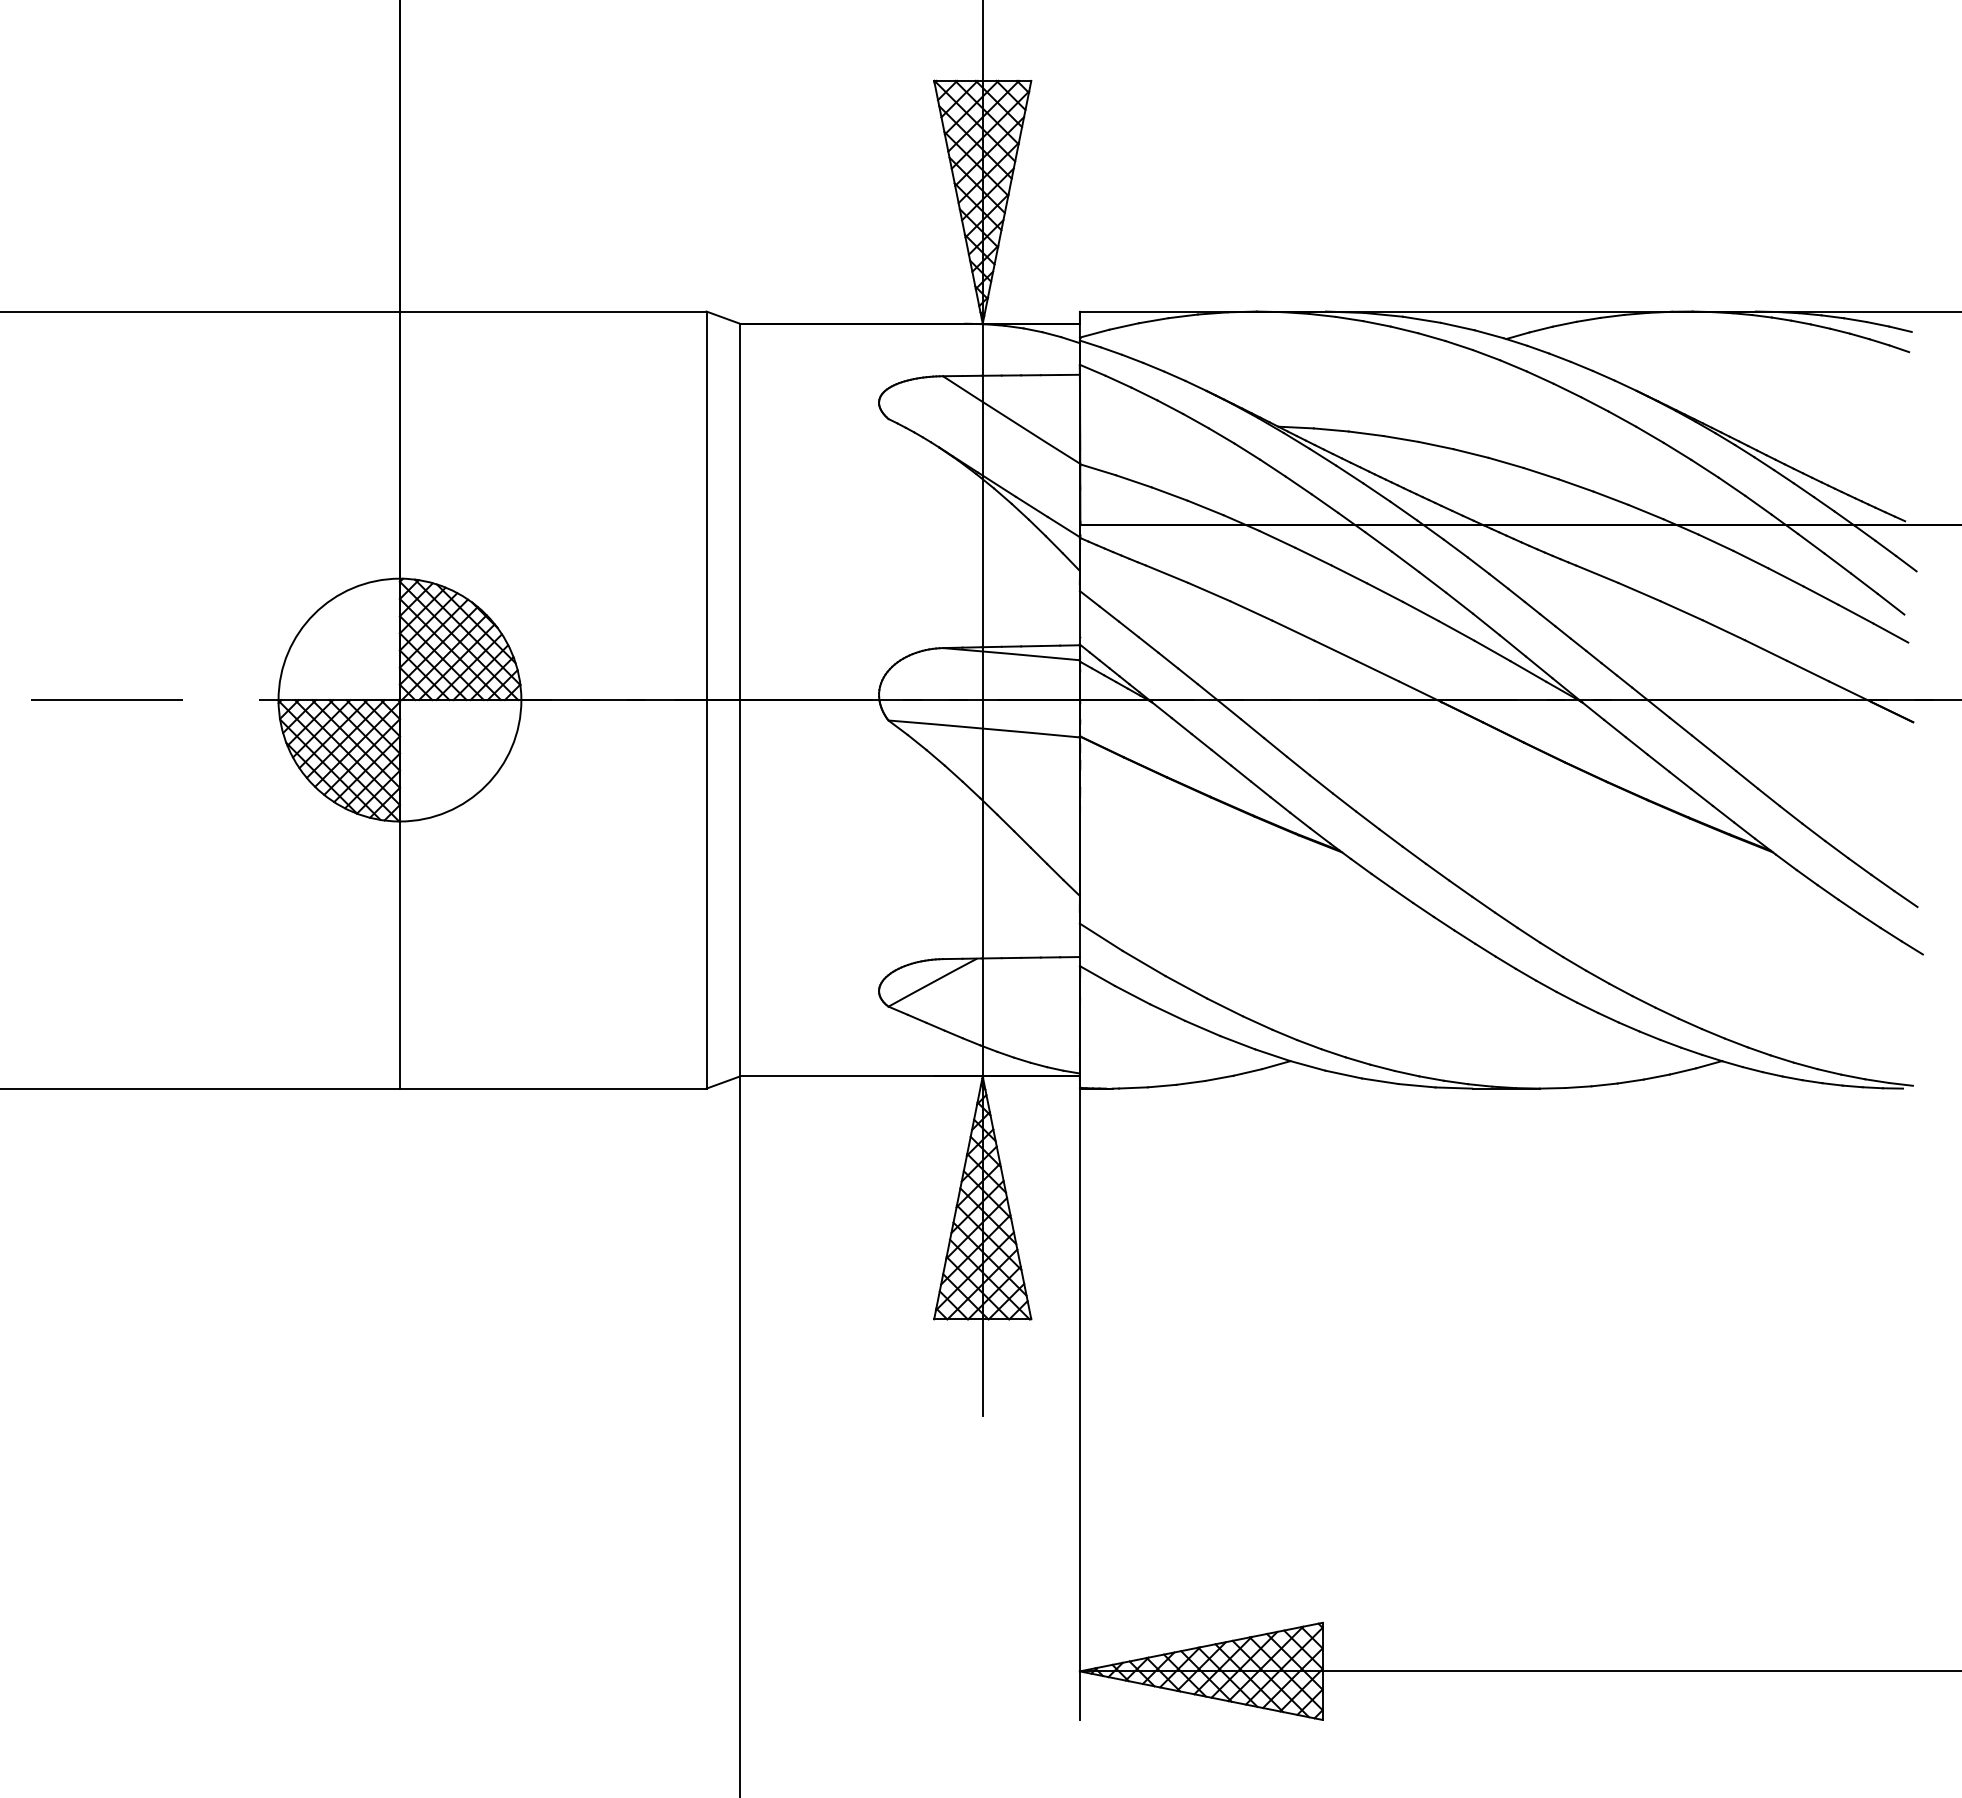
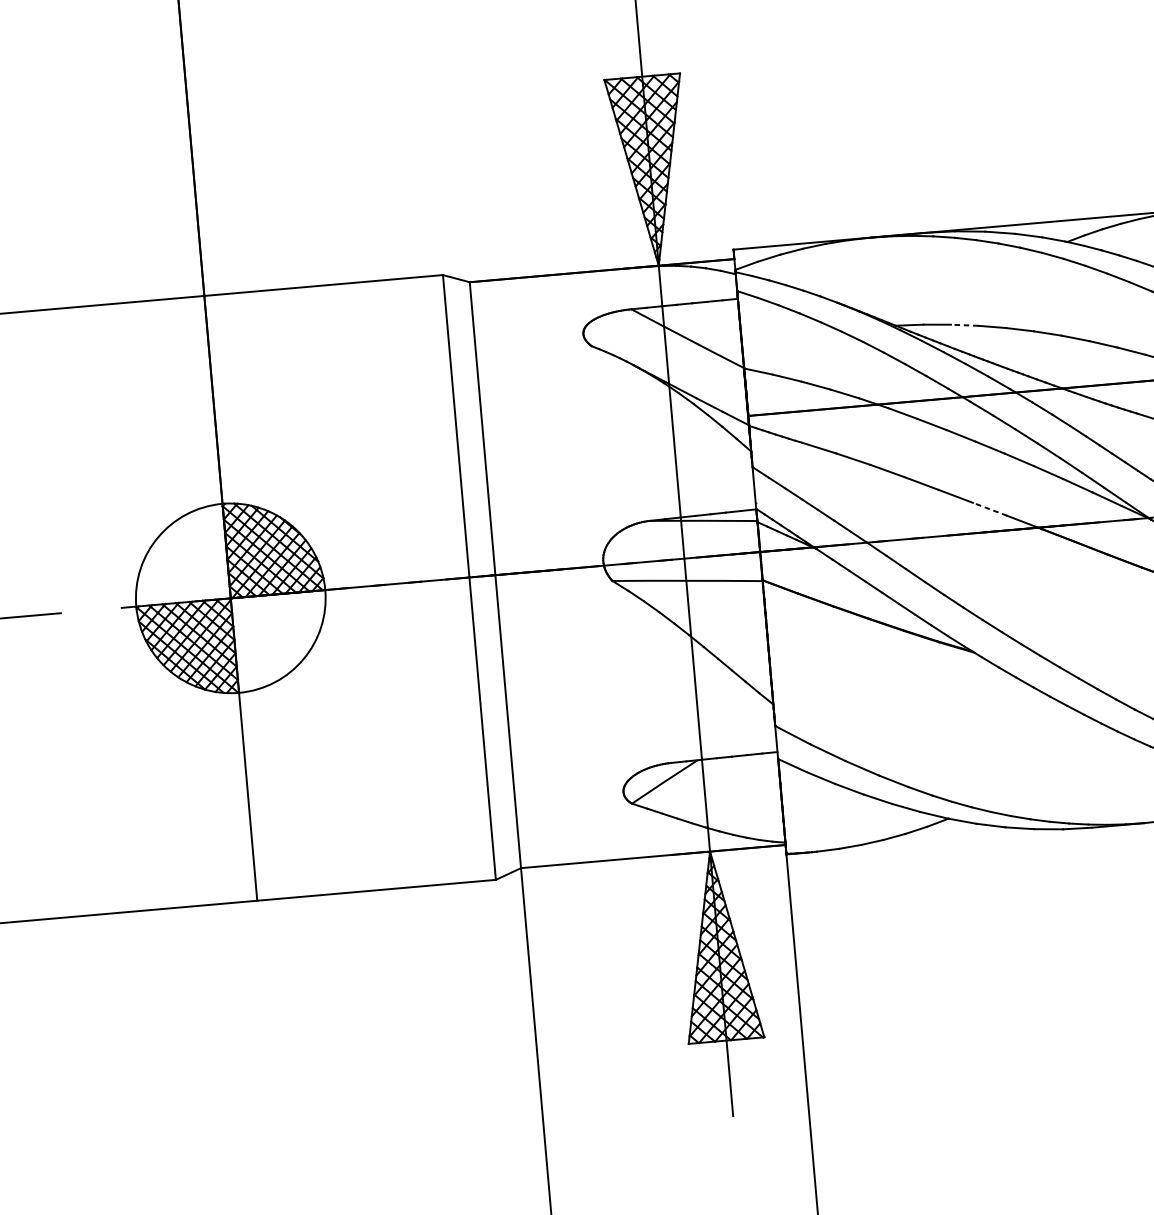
line: (1366, 433) -> (964, 325), solid -> dashed
line: (1377, 671) -> (989, 509), solid -> dashed

